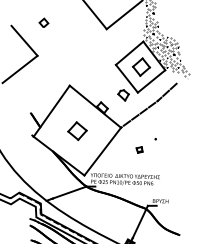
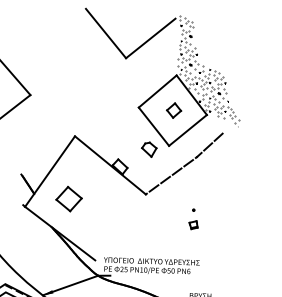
part: (43, 22) -> (38, 48), removed
part: (141, 66) -> (174, 109), size x0.6
part: (77, 131) -> (69, 199), moved
part: (139, 149) -> (193, 224), moved
line: (102, 151) -> (120, 227), removed

